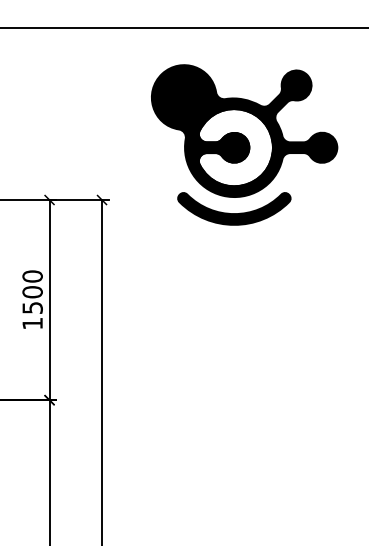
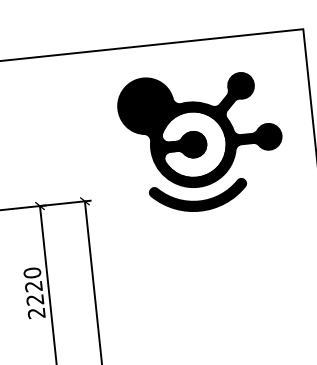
text: (32, 307) -> (35, 299), 1500 -> 2220

